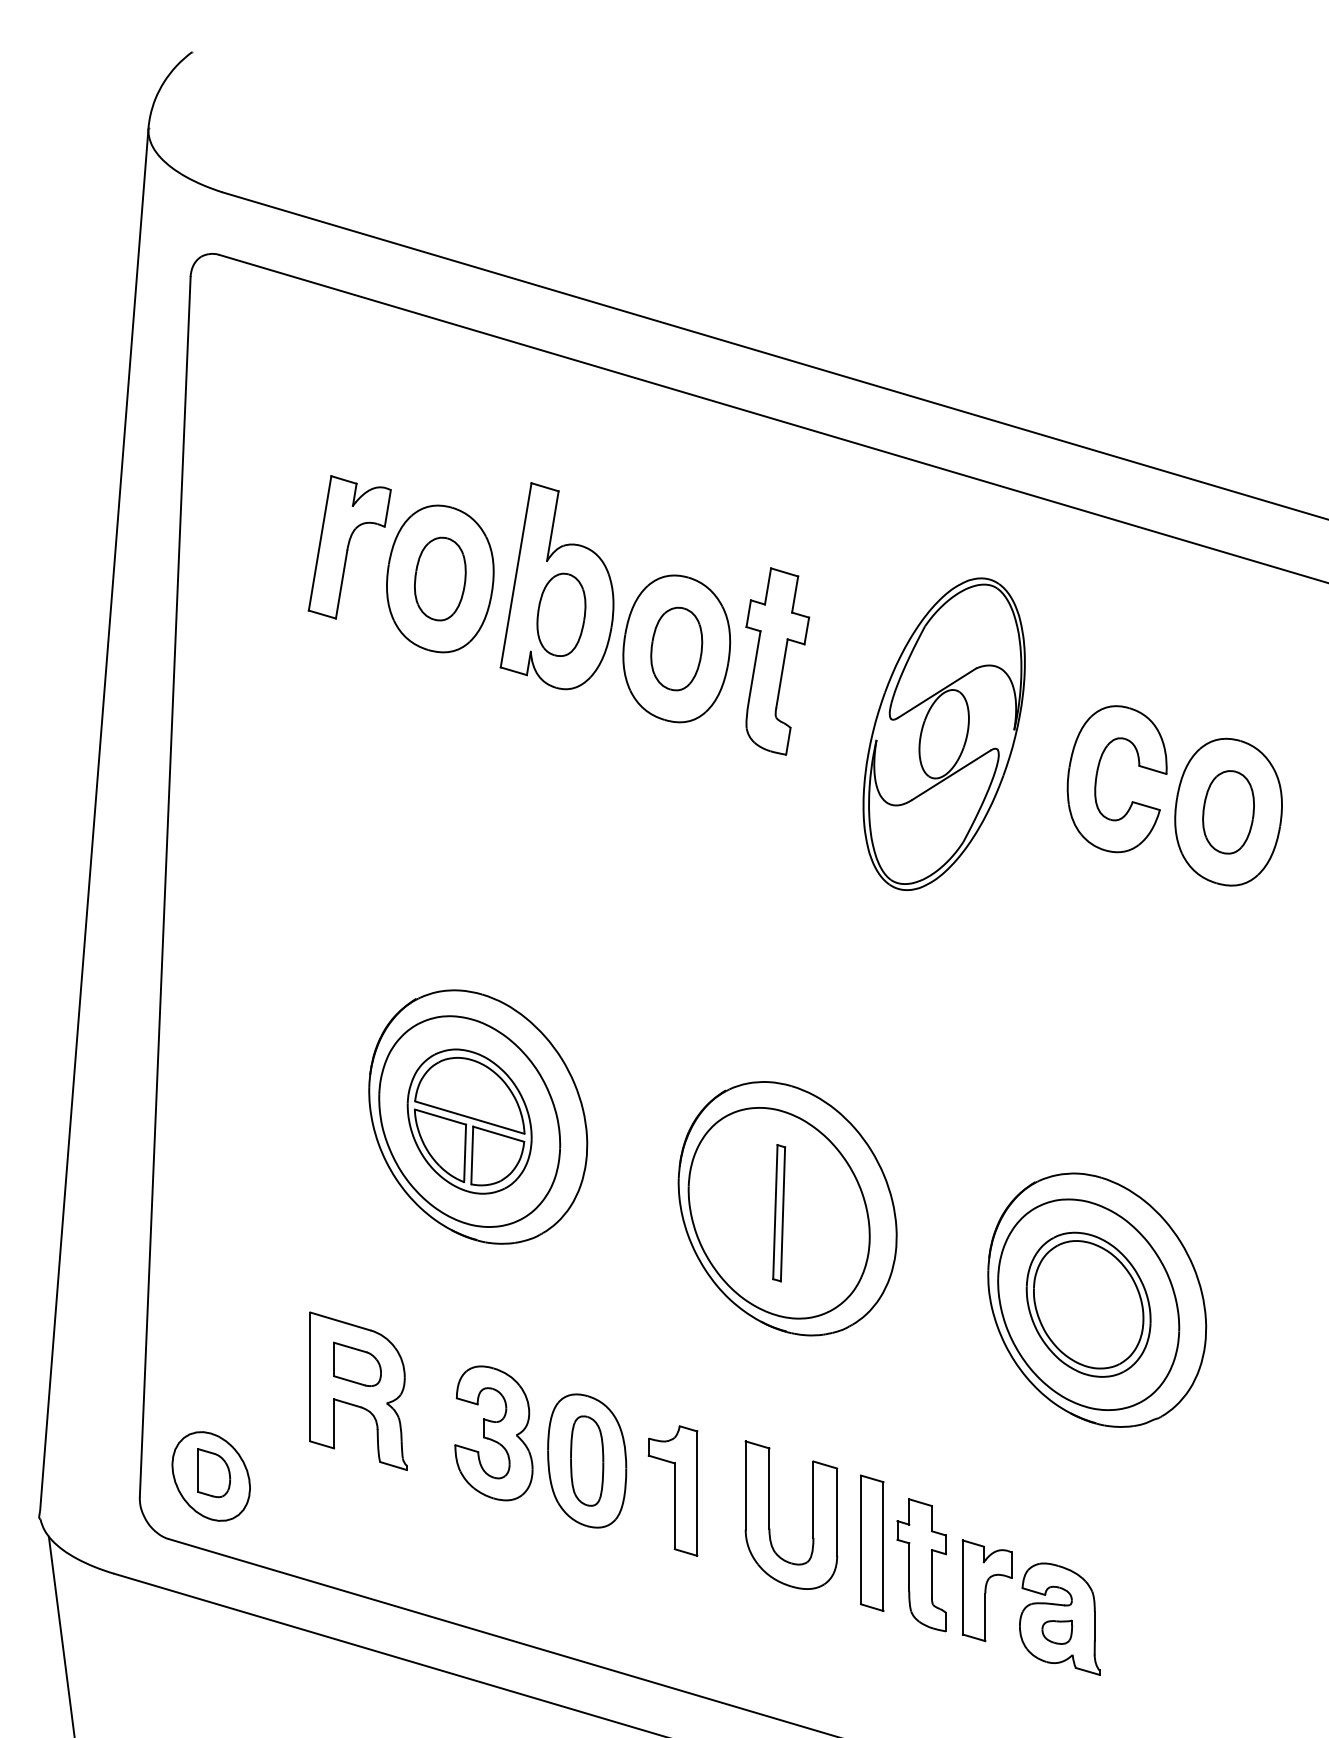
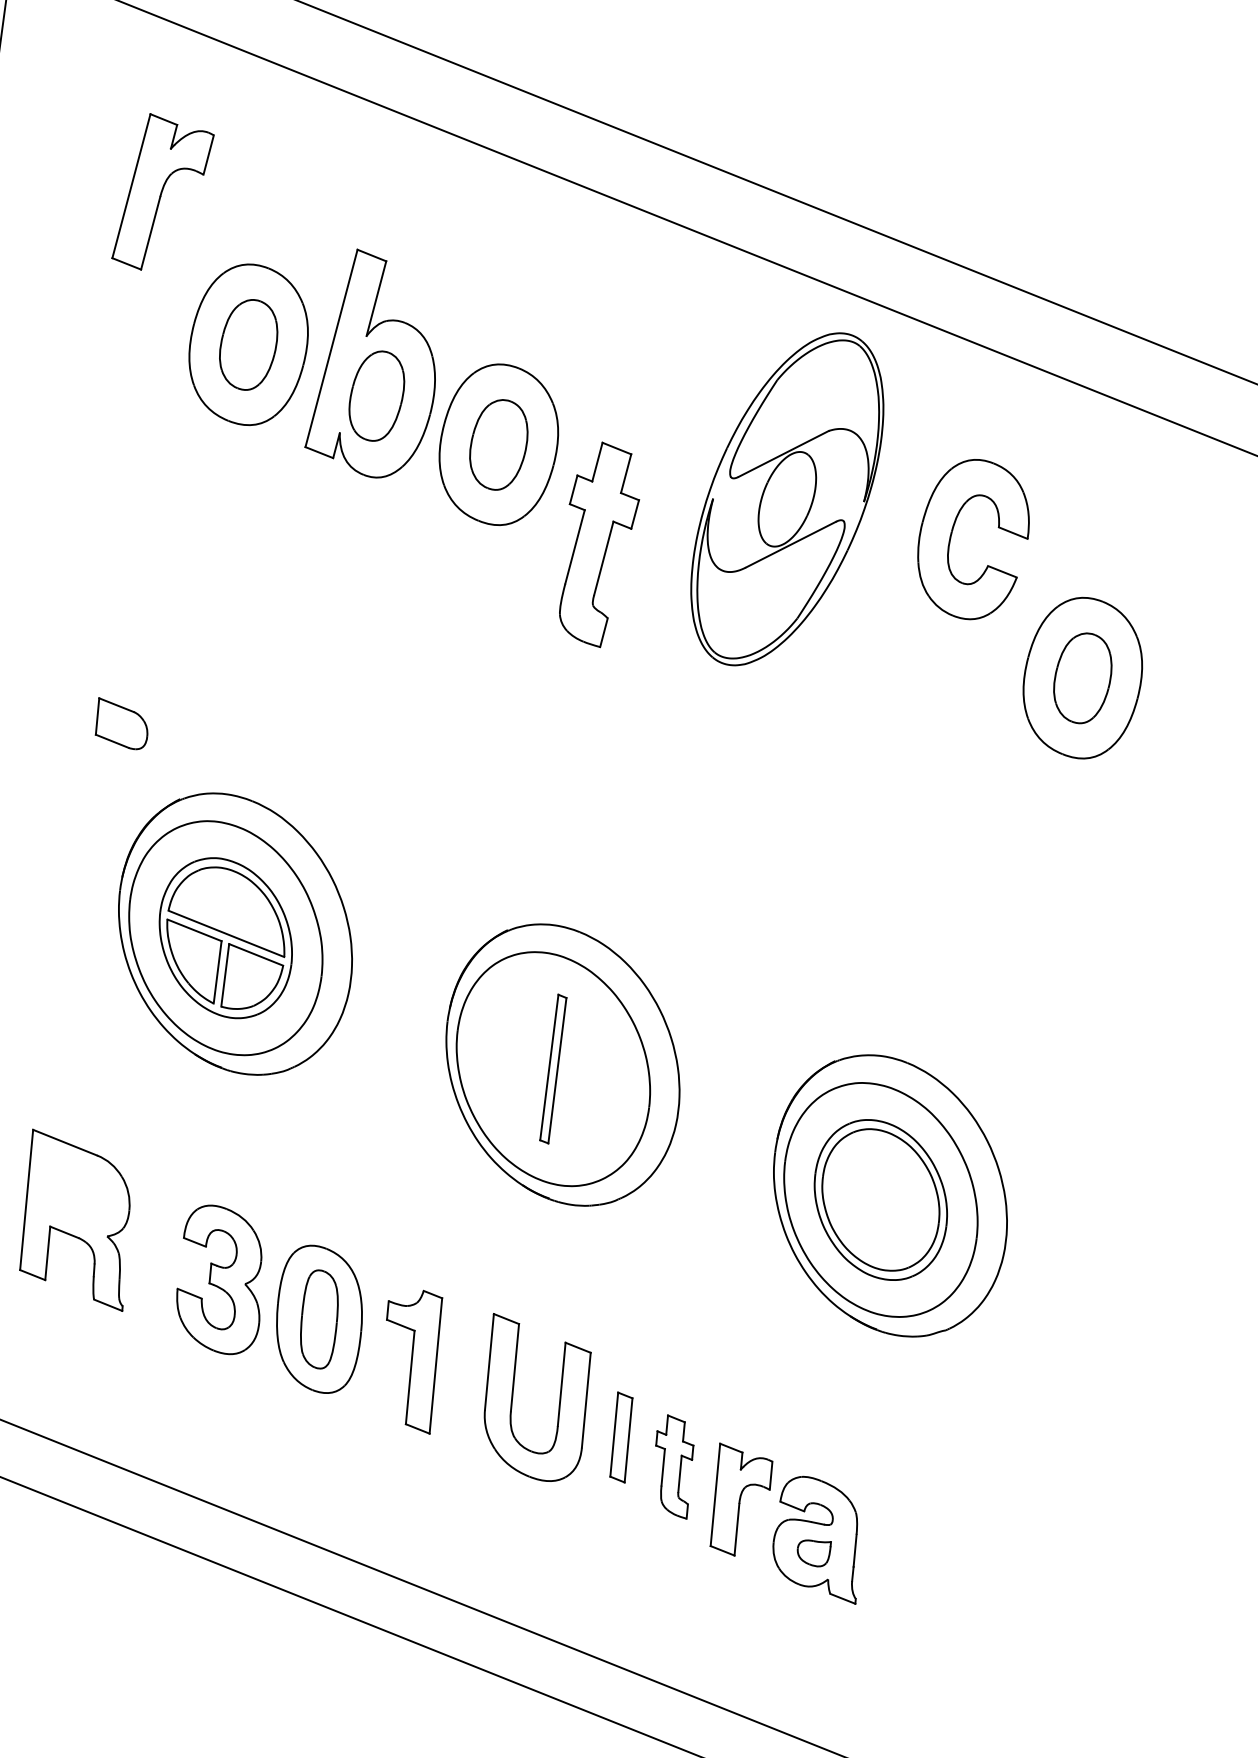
part: (349, 547) -> (163, 193), moved
part: (777, 661) -> (600, 544), moved
part: (943, 733) -> (786, 498), moved
part: (1097, 777) -> (952, 535), moved
part: (357, 1363) -> (122, 723), moved
part: (872, 1542) -> (621, 1436), size x0.6
part: (921, 1565) -> (672, 1466), size x0.7

